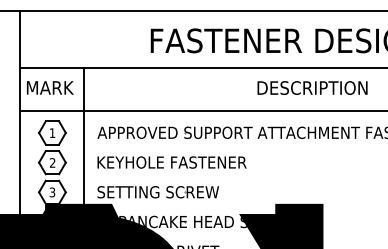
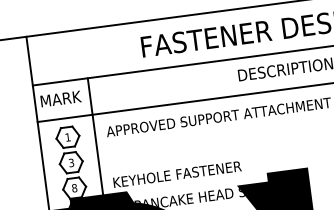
text: (52, 162) -> (71, 162), 2 -> 3
part: (171, 162) -> (173, 149), removed
text: (52, 192) -> (74, 188), 3 -> 8
text: (171, 192) -> (176, 174), SETTING SCREW -> KEYHOLE FASTENER

